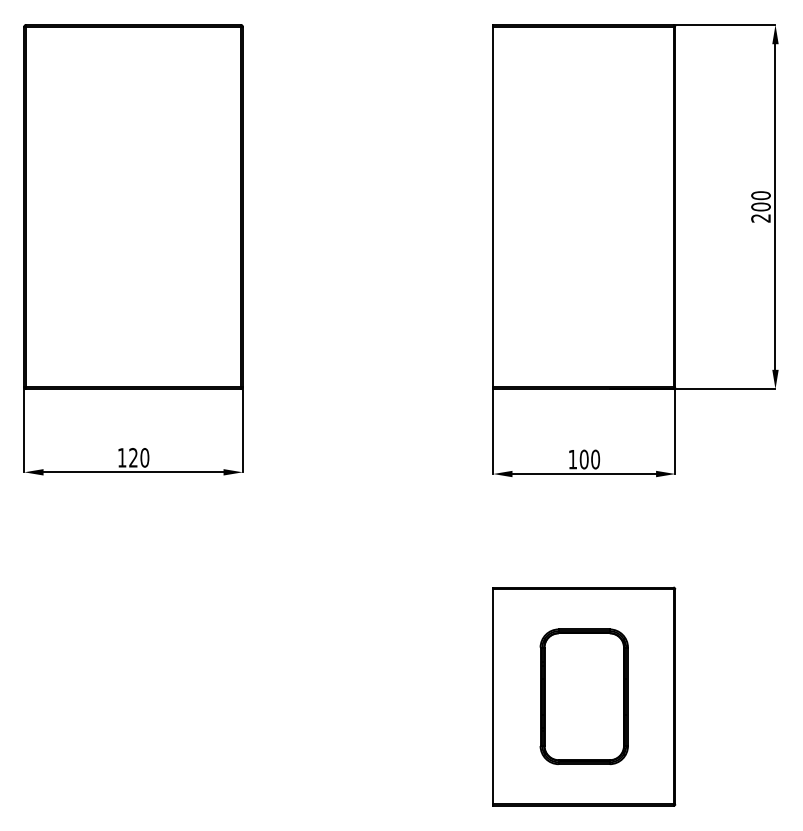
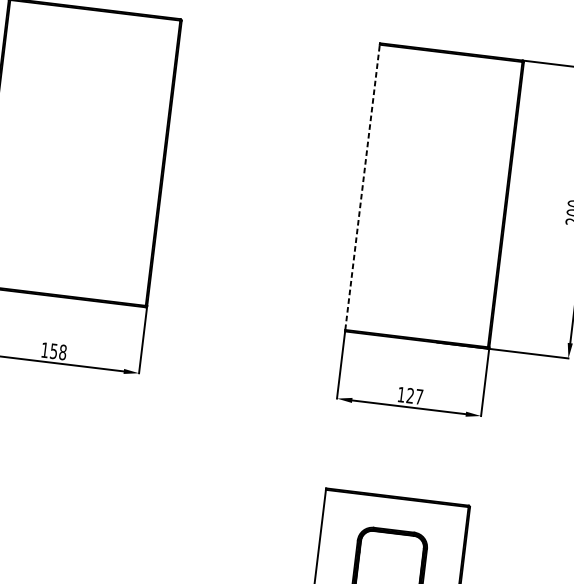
line: (493, 206) -> (362, 186), solid -> dashed
text: (139, 457) -> (58, 351), 120 -> 158
text: (589, 459) -> (414, 396), 100 -> 127

